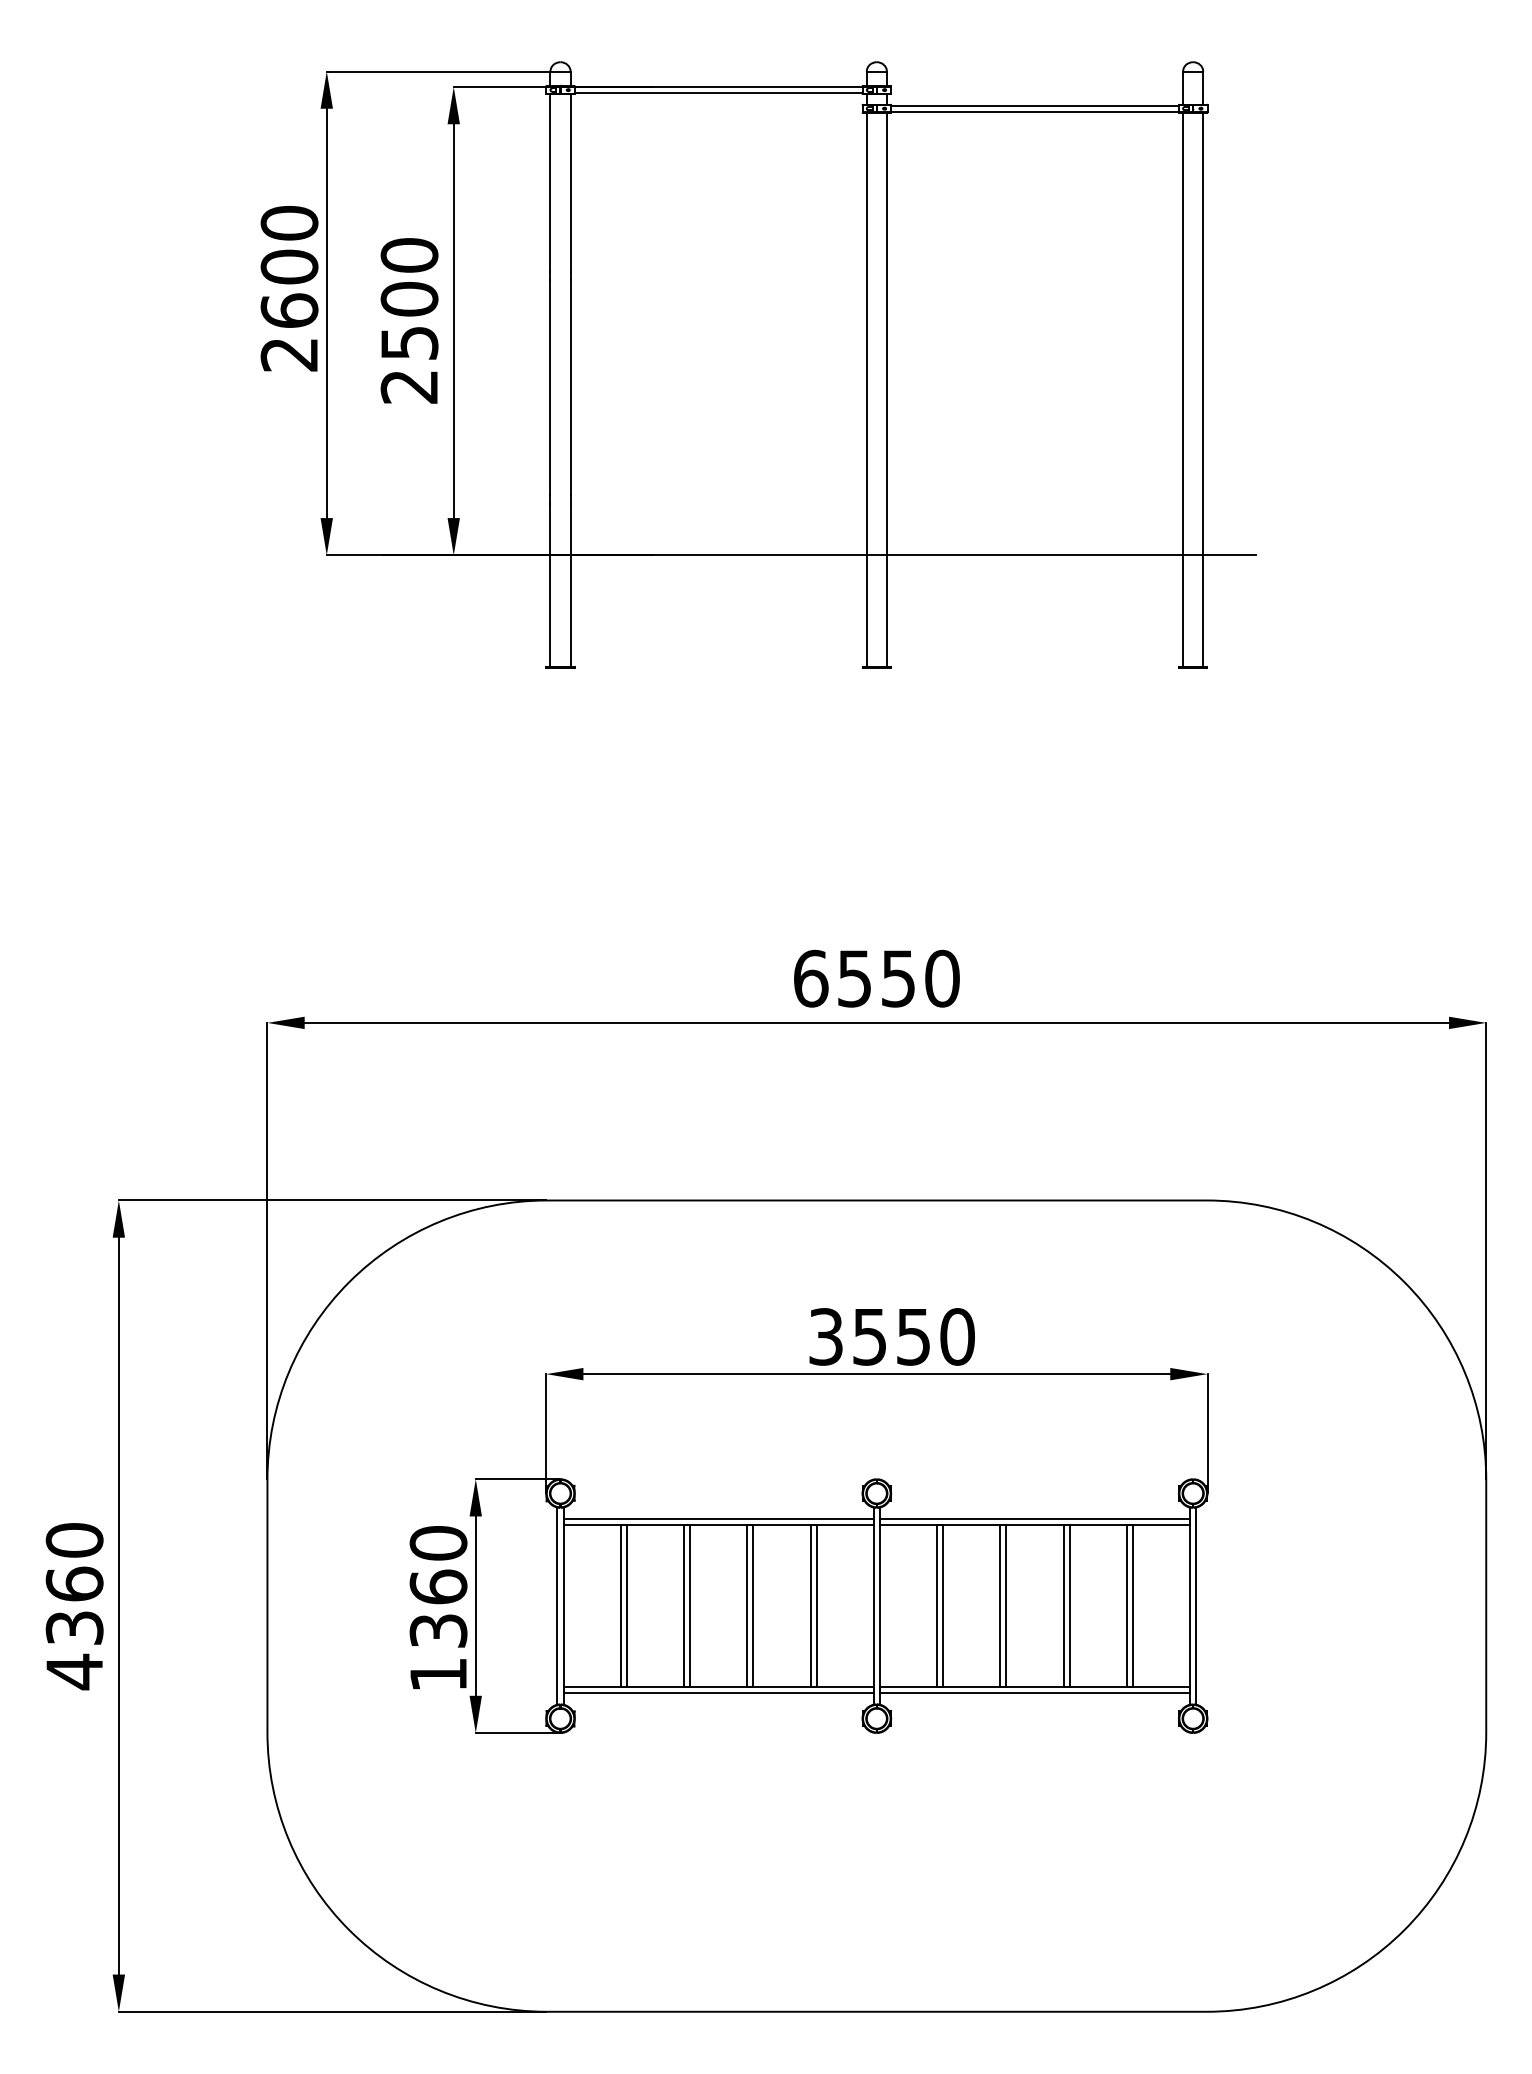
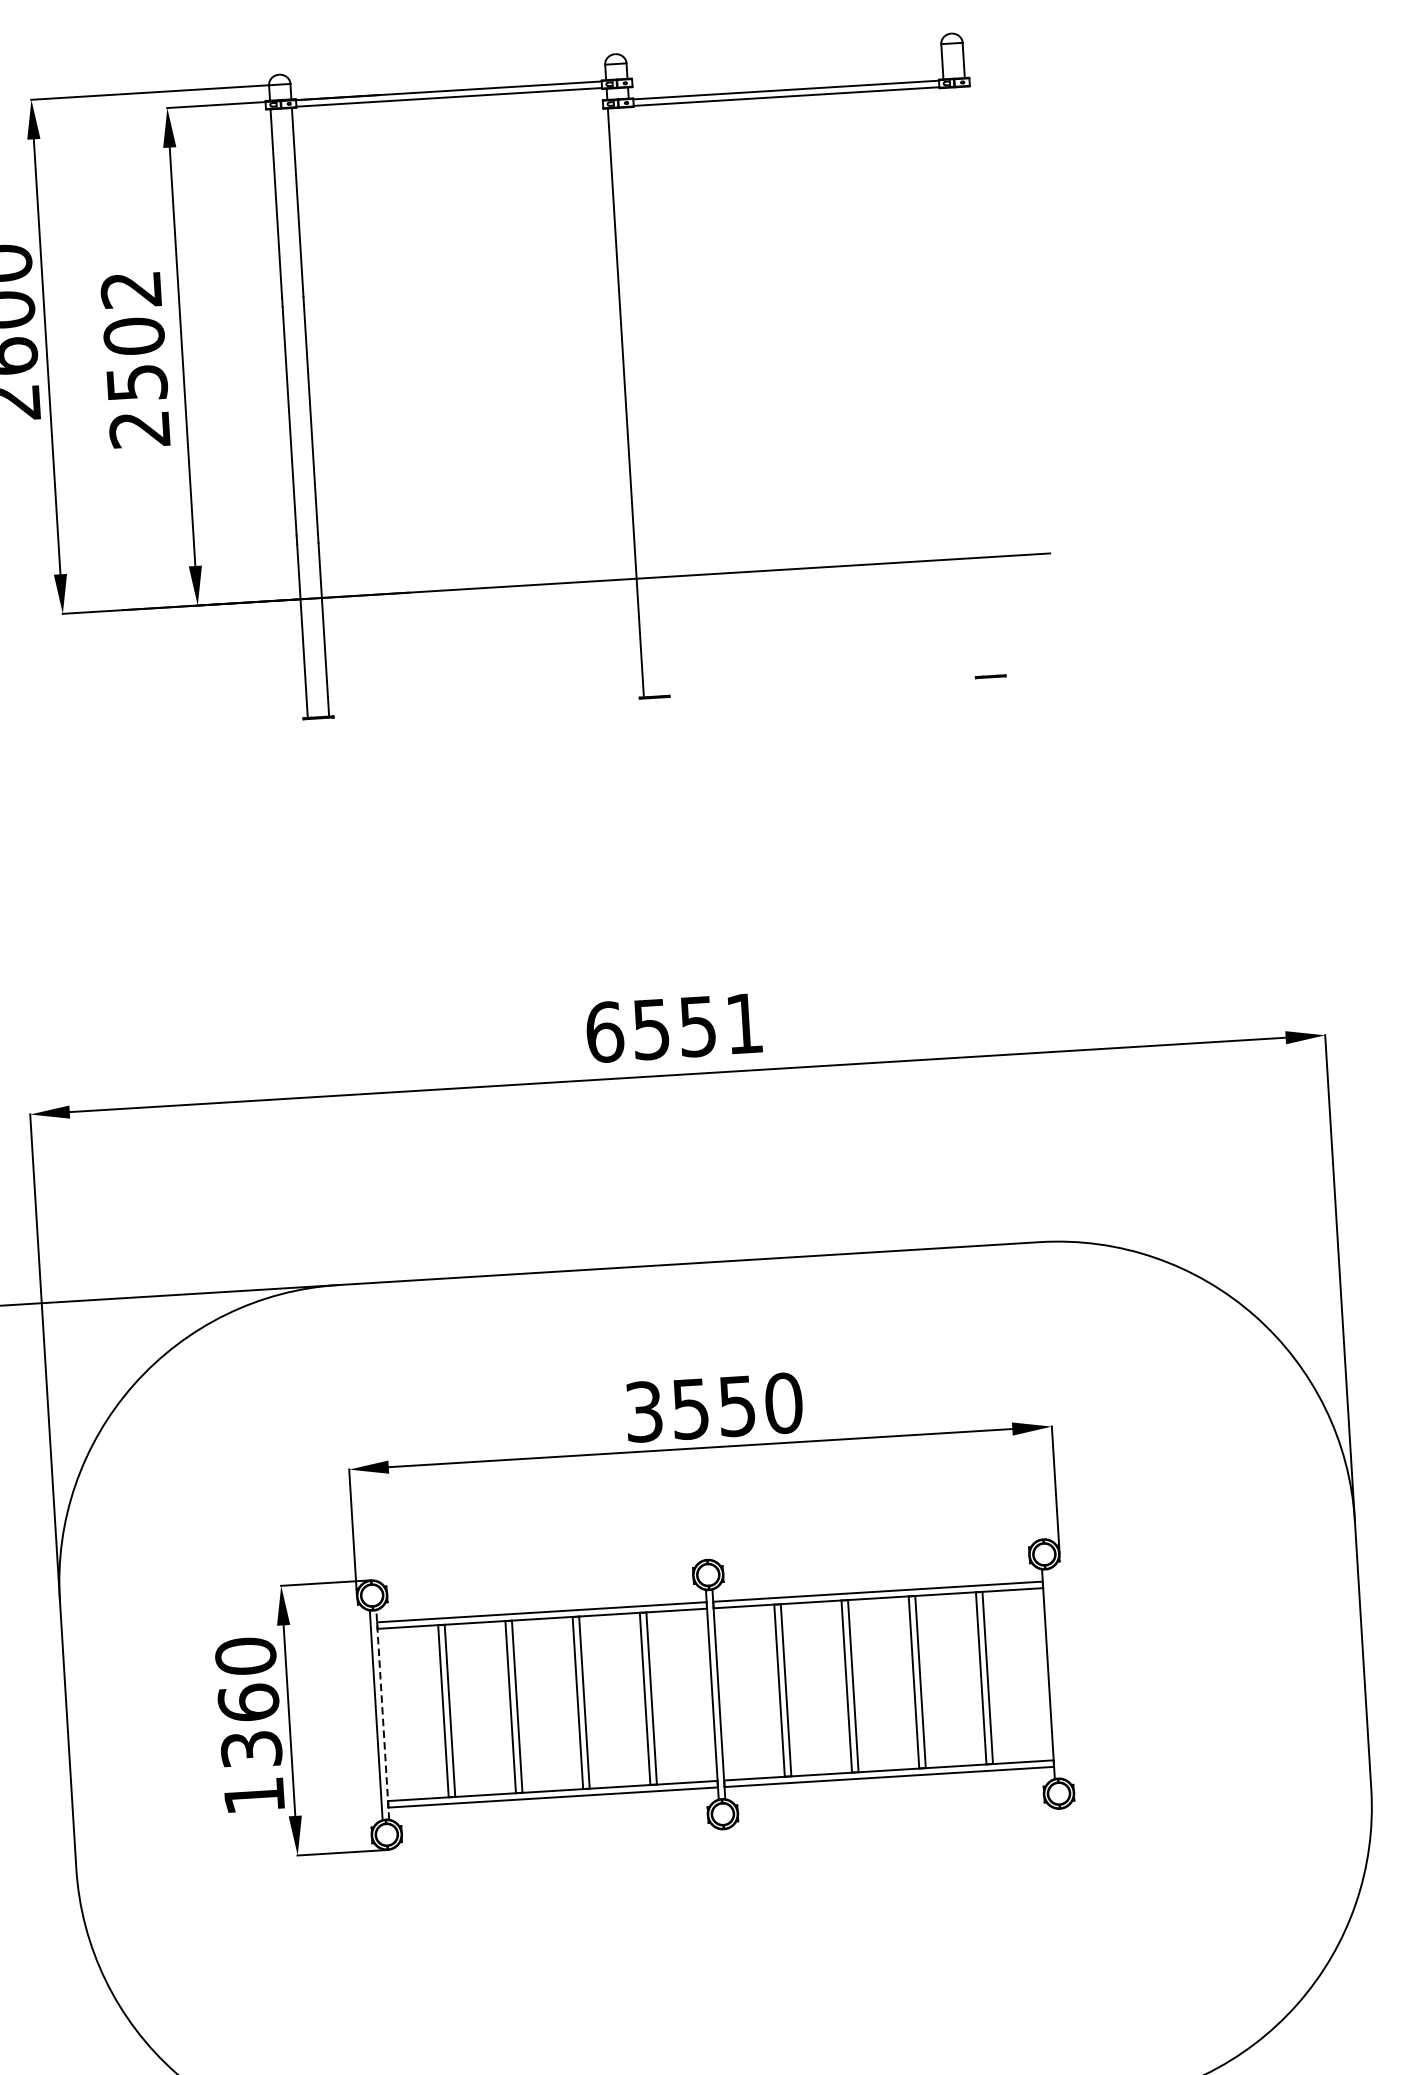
text: (409, 255) -> (131, 289), 2500 -> 2502
line: (886, 389) -> (646, 401), removed
line: (1183, 389) -> (962, 381), removed
line: (1203, 389) -> (983, 380), removed
text: (942, 978) -> (744, 1023), 6550 -> 6551
line: (1196, 1605) -> (1055, 1673), removed
line: (563, 1606) -> (382, 1715), solid -> dashed

